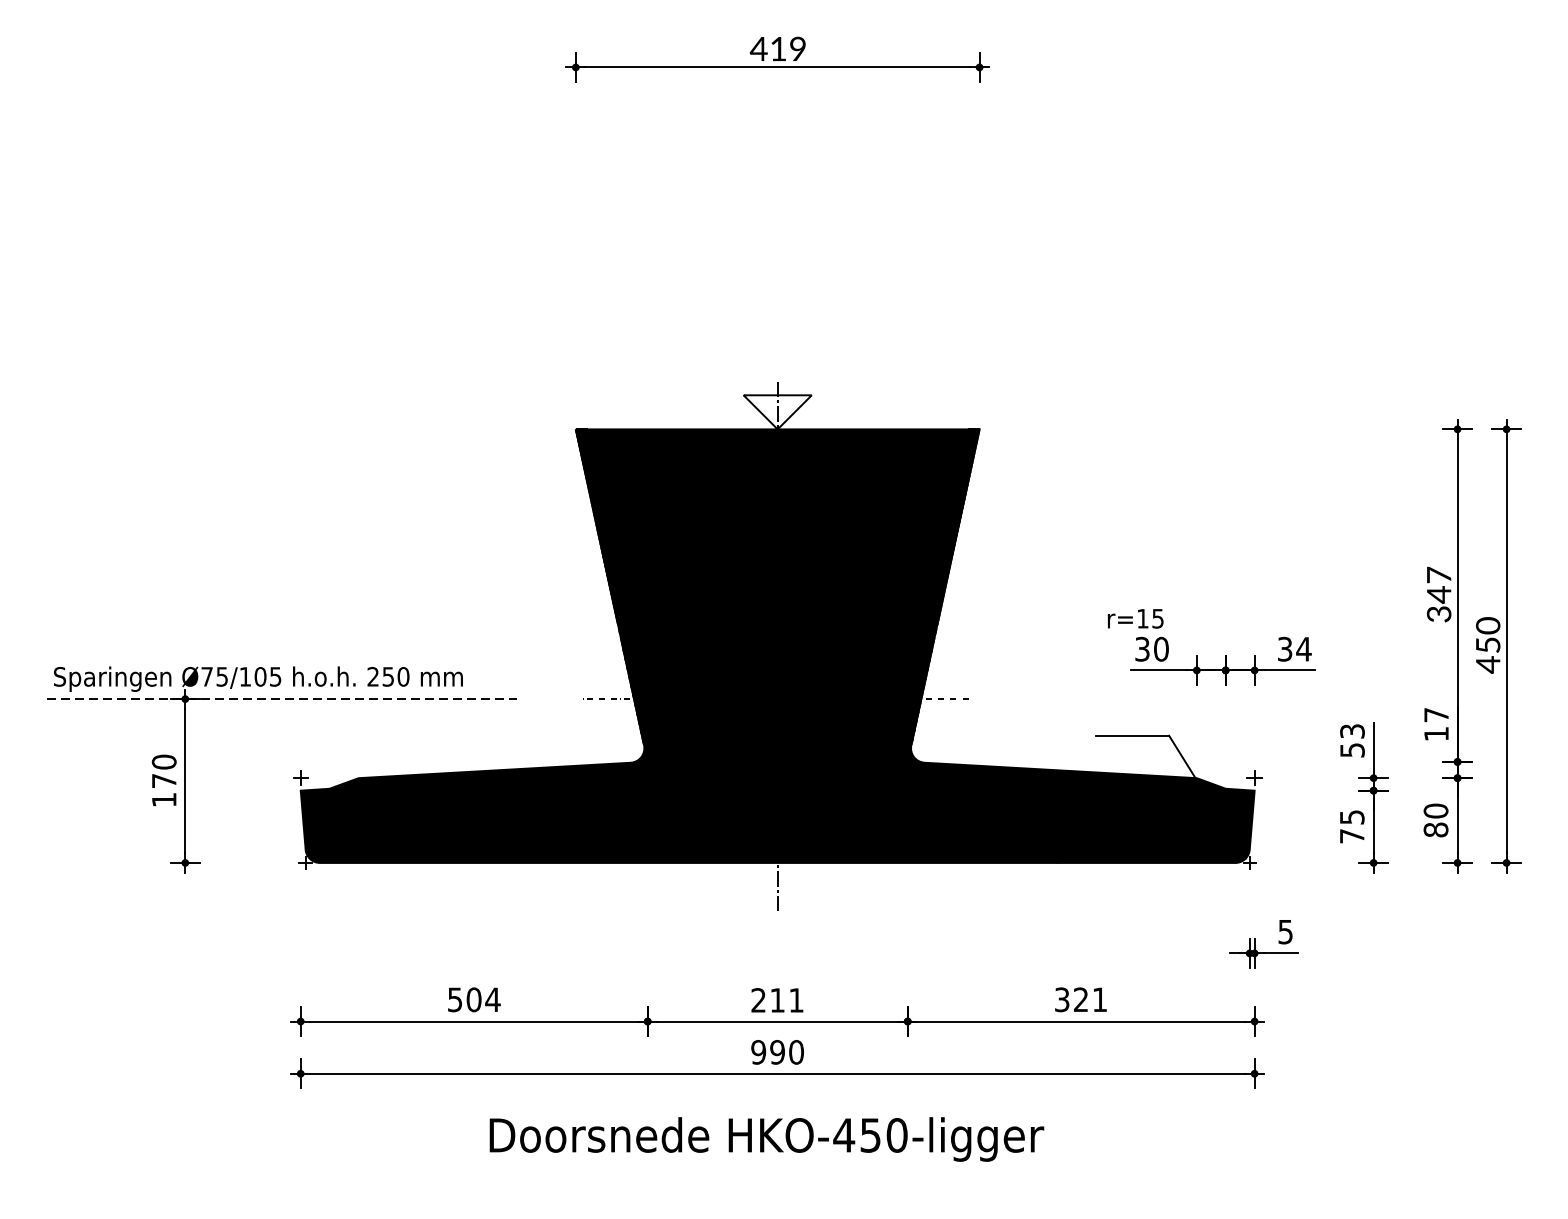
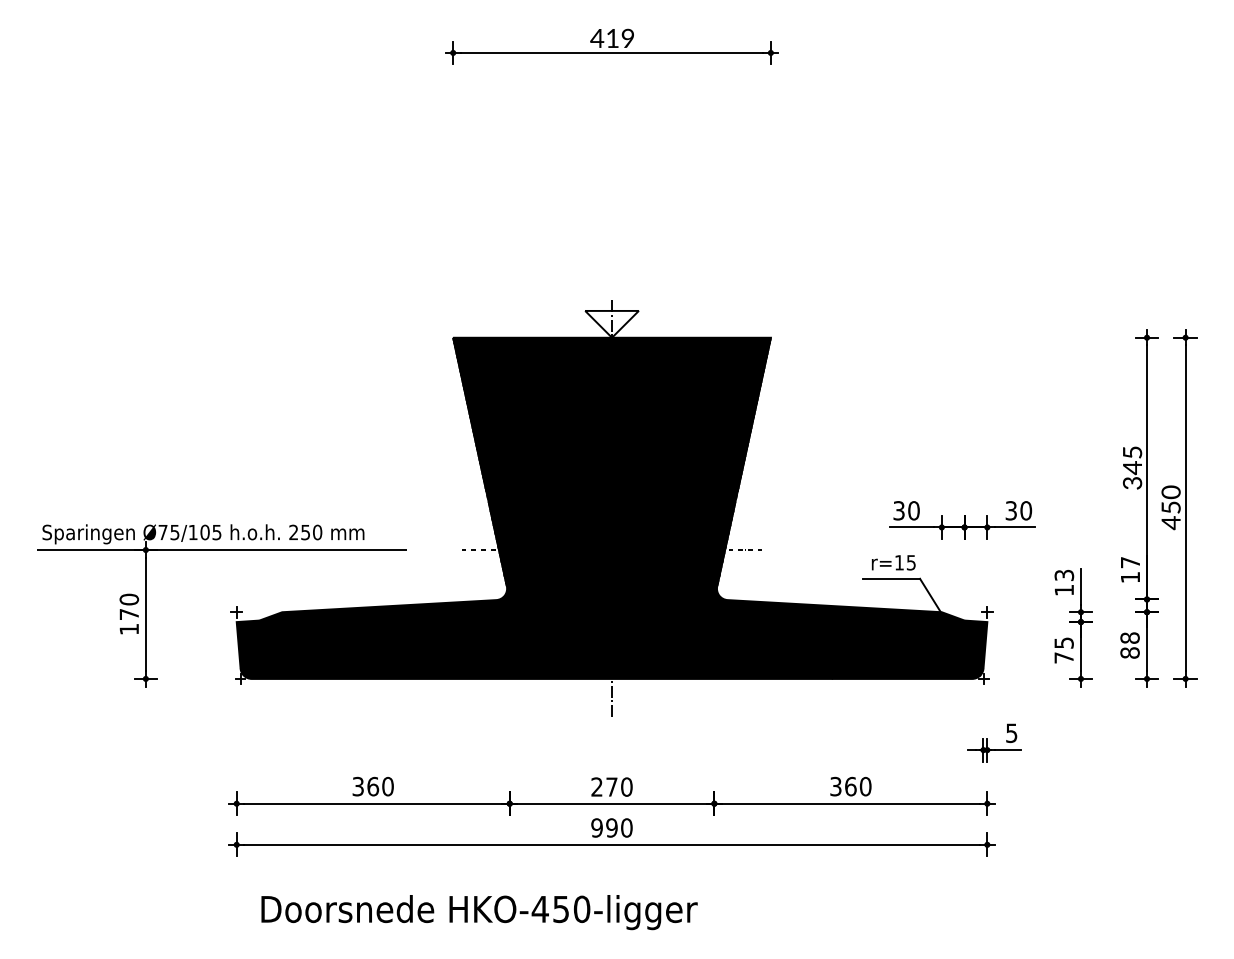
text: (1439, 575) -> (1132, 452), 347 -> 345
text: (1135, 618) -> (893, 562), moved
text: (1304, 648) -> (1026, 510), 34 -> 30
line: (281, 699) -> (221, 550), dashed -> solid
text: (1352, 750) -> (1064, 590), 53 -> 13
text: (1435, 810) -> (1129, 637), 80 -> 88
text: (474, 999) -> (373, 786), 504 -> 360
text: (787, 999) -> (619, 786), 211 -> 270
text: (1090, 999) -> (858, 786), 321 -> 360
text: (766, 1139) -> (479, 912), moved

